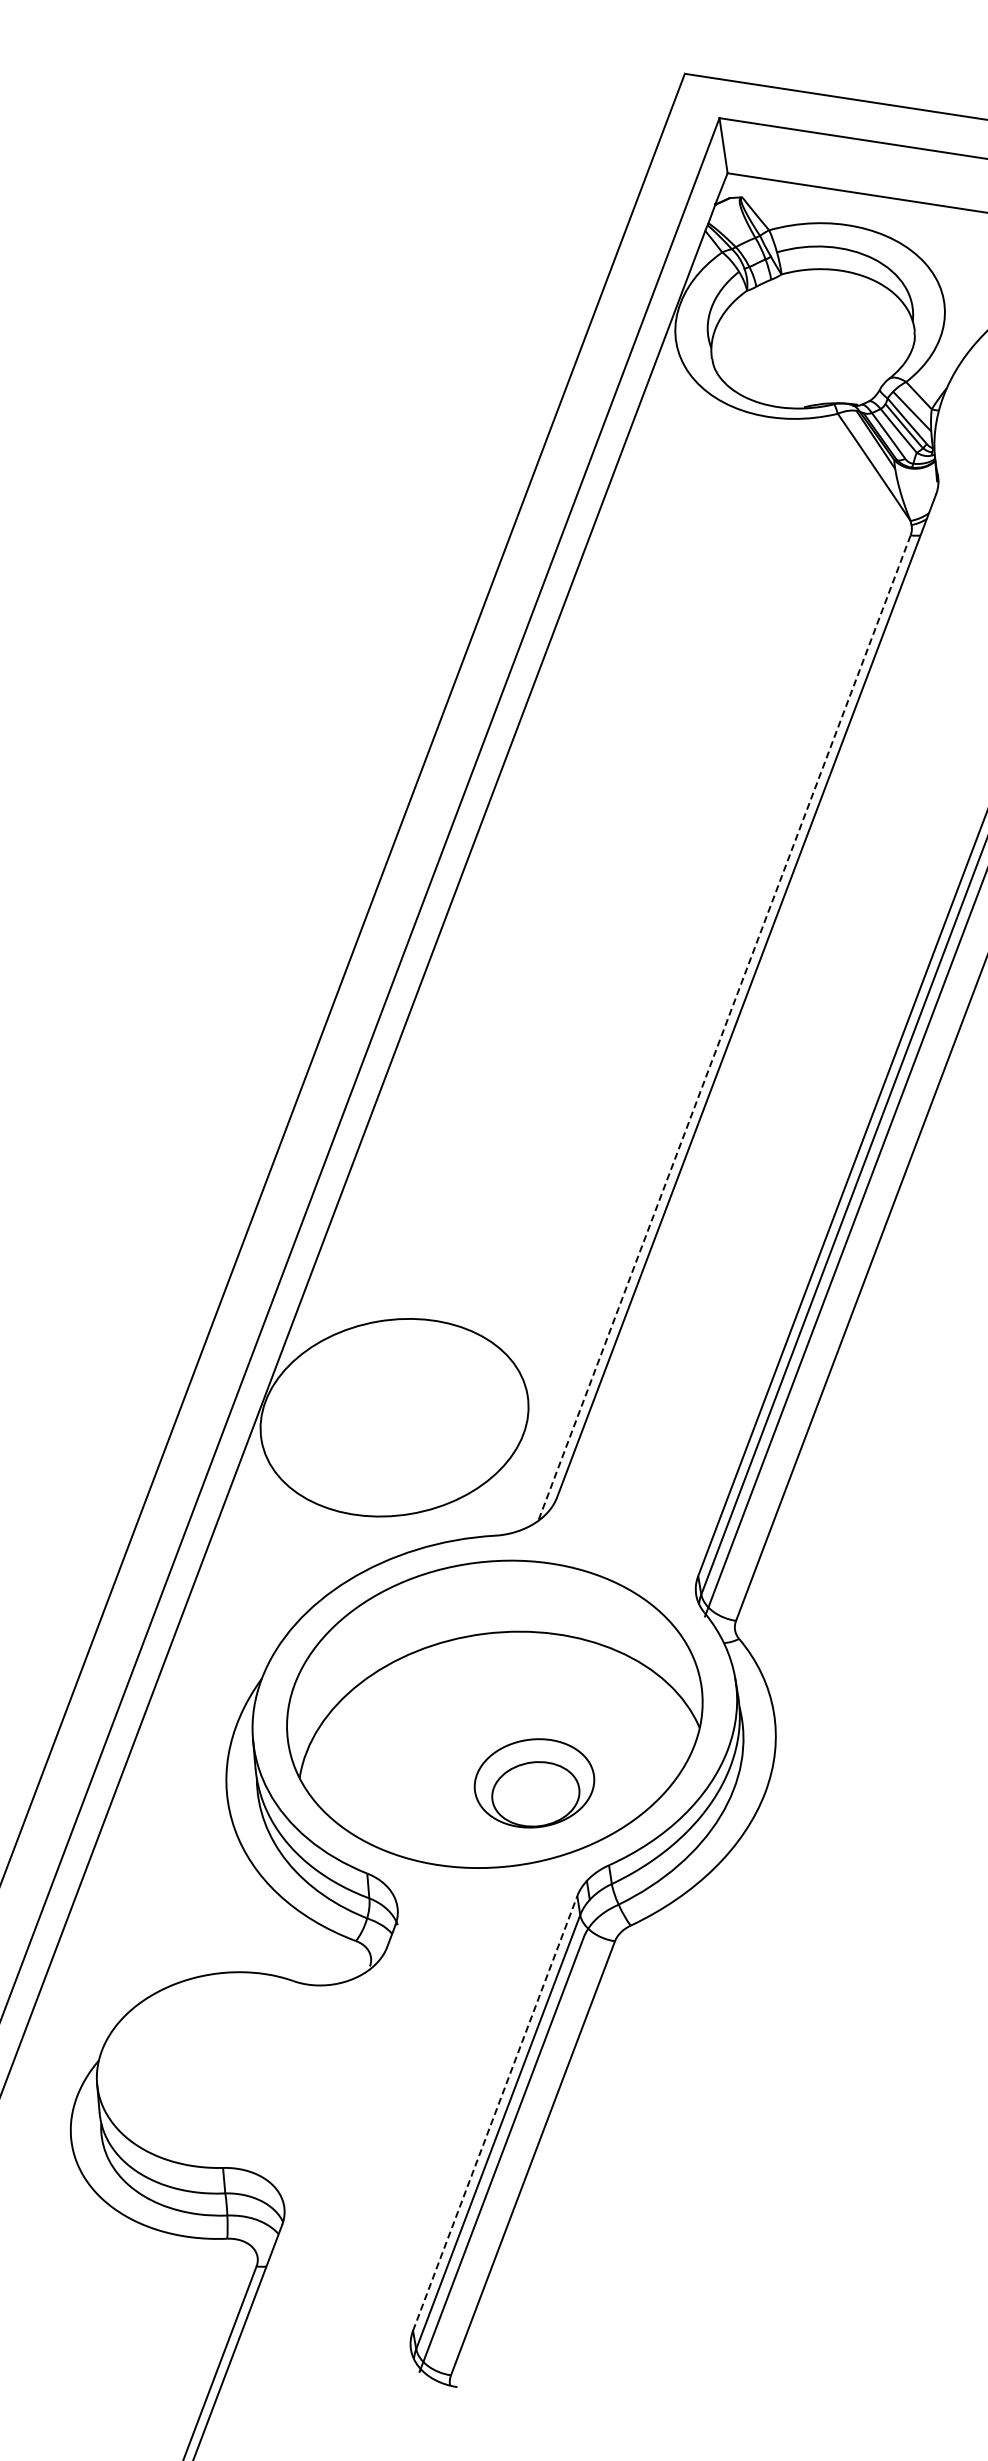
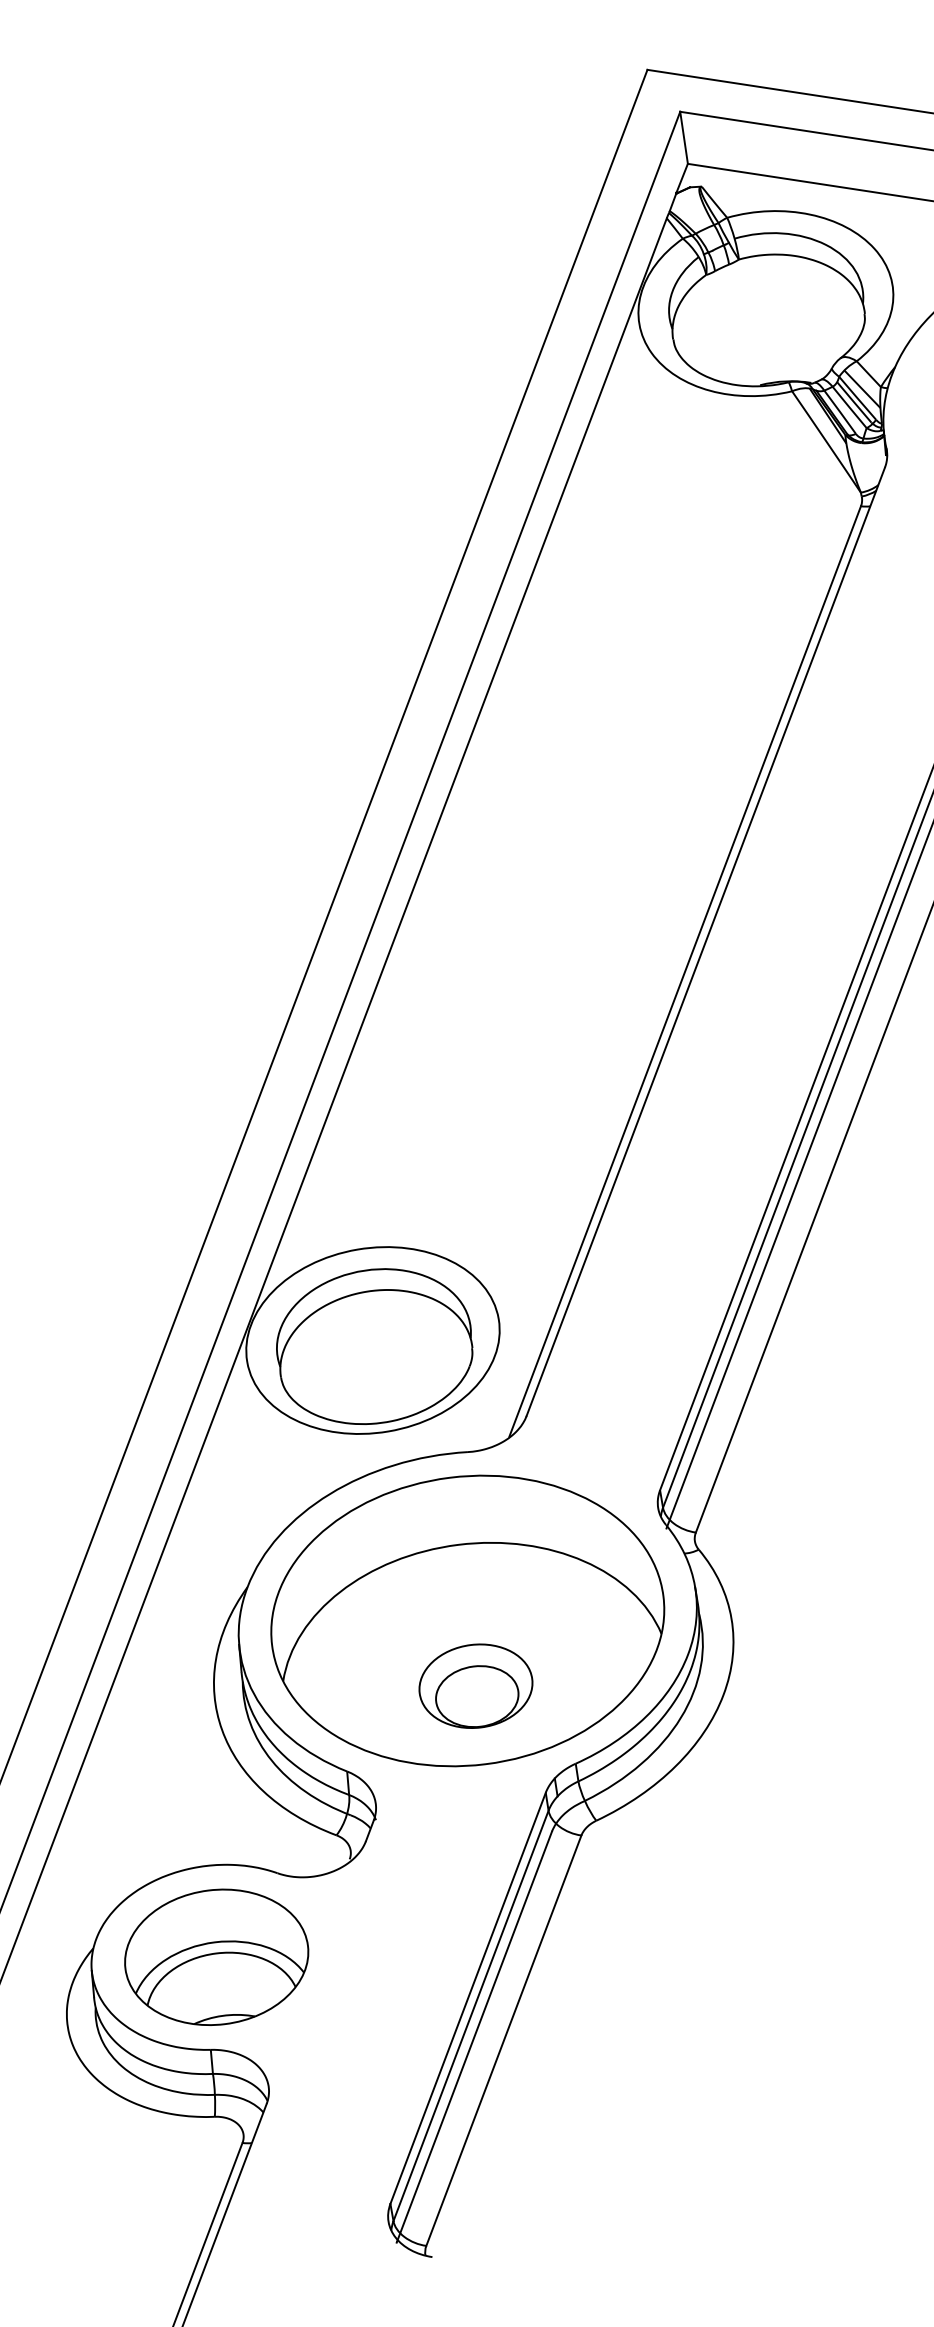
line: (724, 1027) -> (684, 971), dashed -> solid
part: (396, 1424) -> (374, 1346), added
part: (534, 1783) -> (475, 1686), moved
part: (229, 2069) -> (216, 1956), added
line: (495, 2113) -> (468, 1998), dashed -> solid

